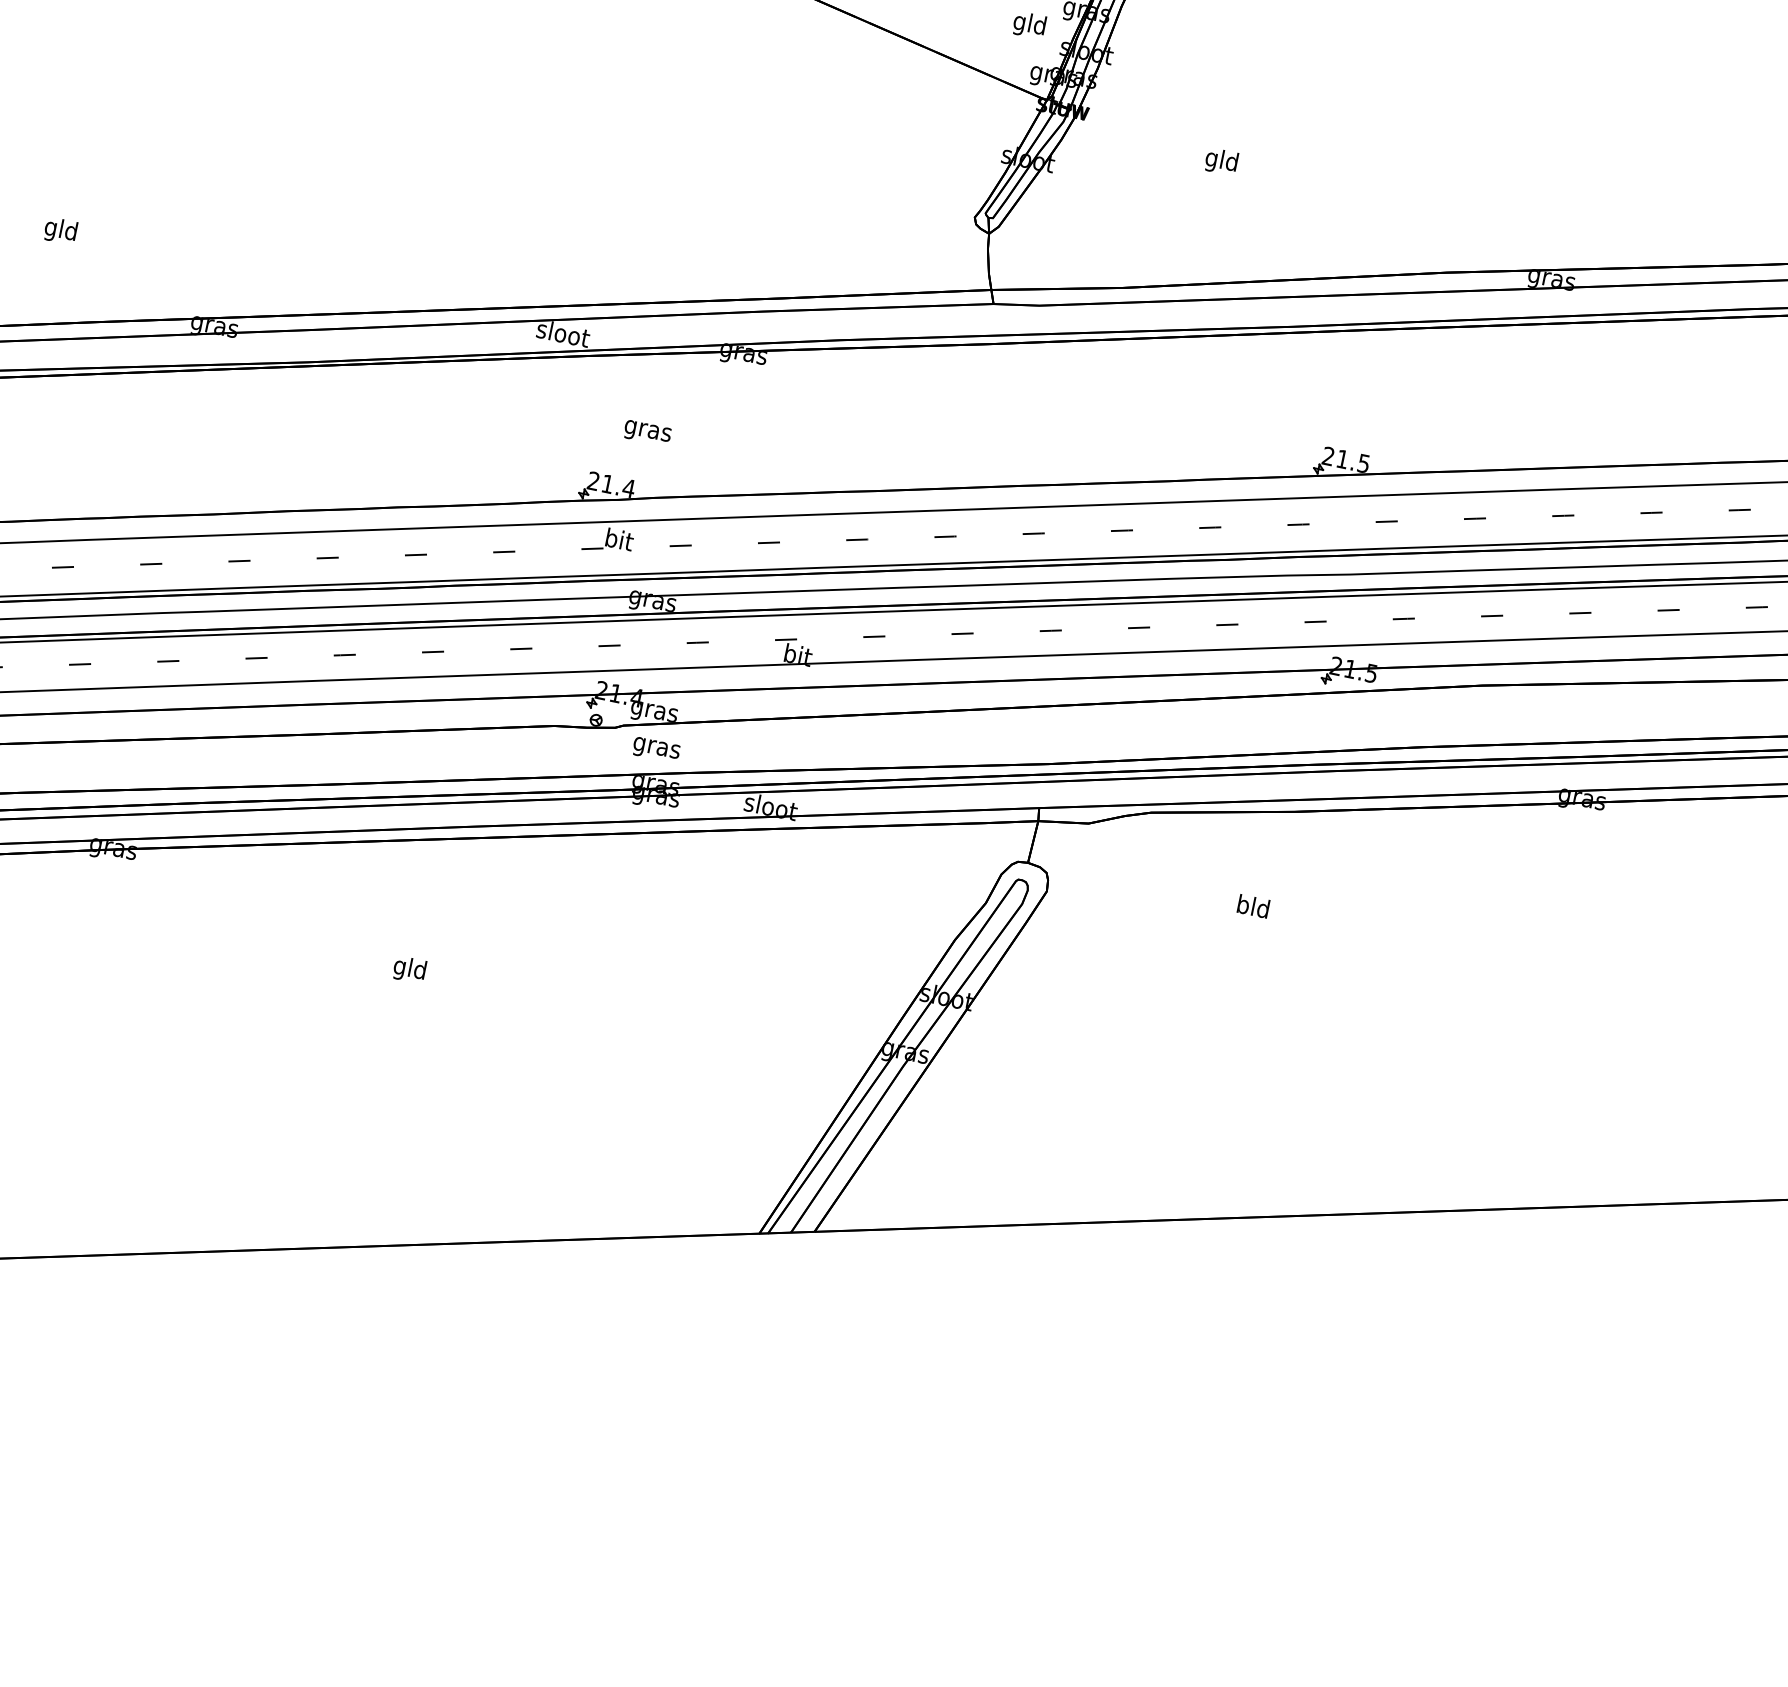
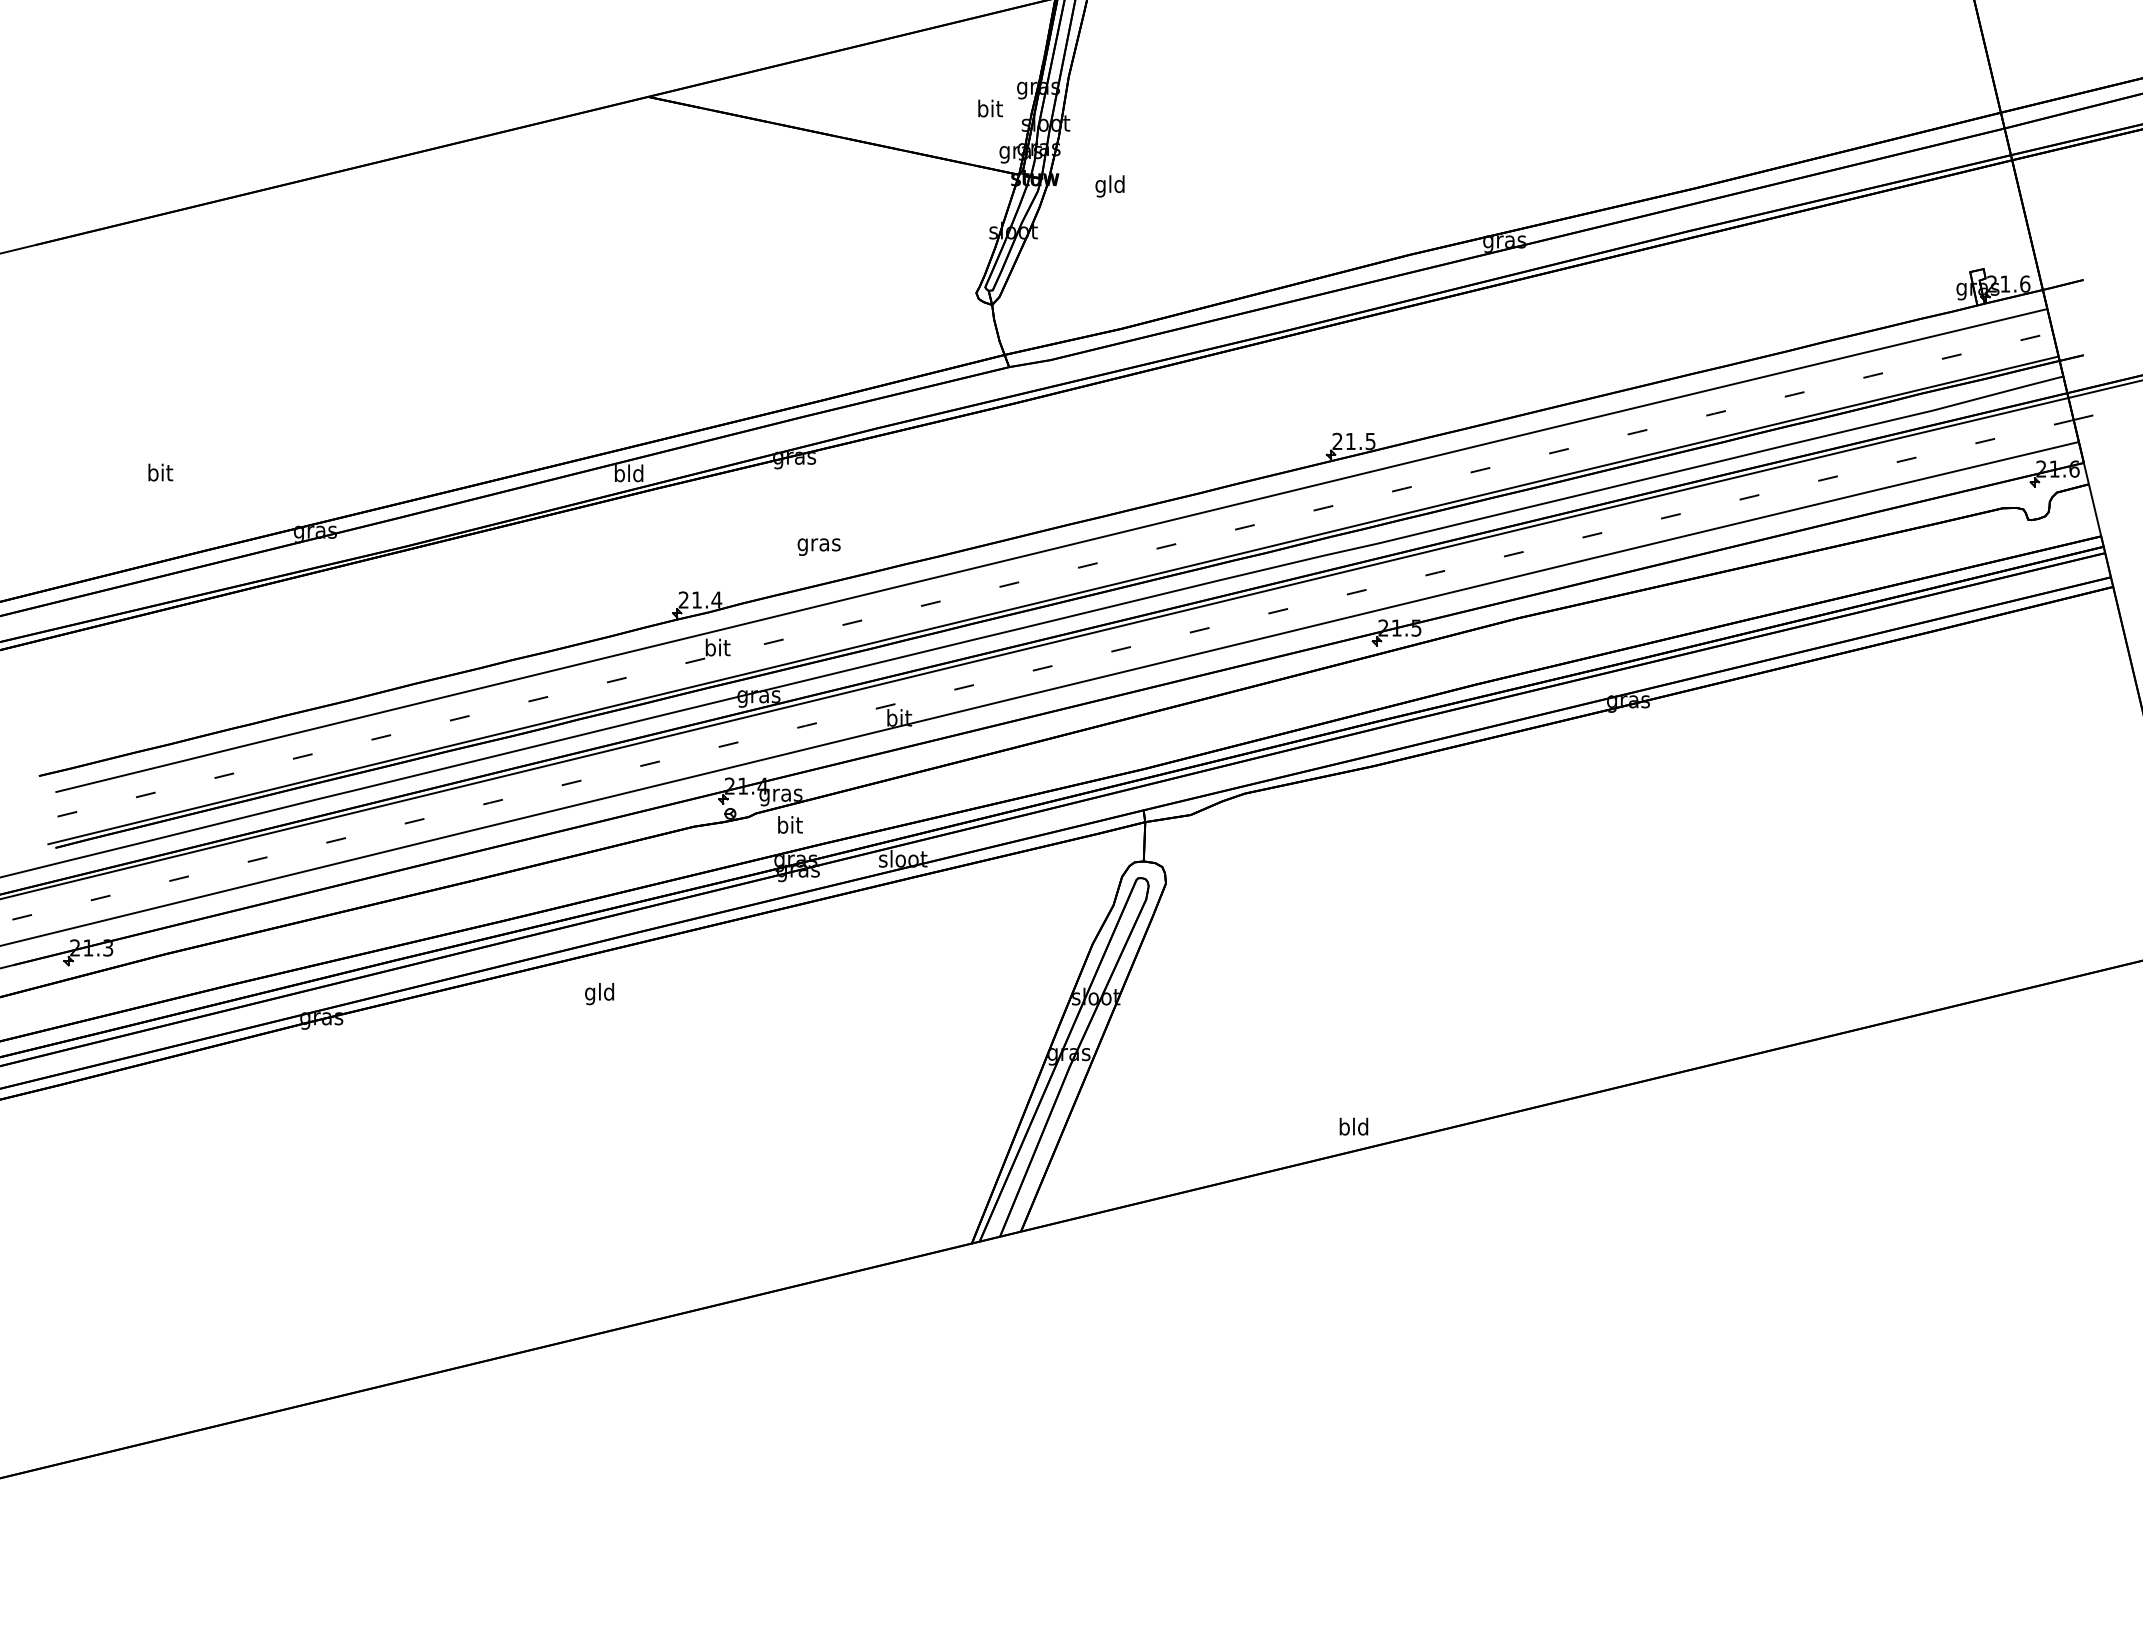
text: (1029, 24) -> (989, 110), gld -> bit
text: (1220, 161) -> (1109, 186), moved
text: (60, 230) -> (159, 474), gld -> bit
text: (563, 333) -> (629, 473), sloot -> bld
text: (646, 432) -> (818, 546), moved
text: (656, 747) -> (789, 827), gras -> bit
text: (1253, 906) -> (1353, 1126), moved
text: (409, 970) -> (599, 994), moved

